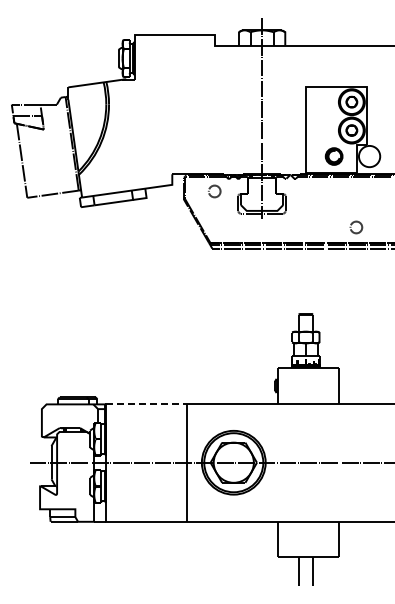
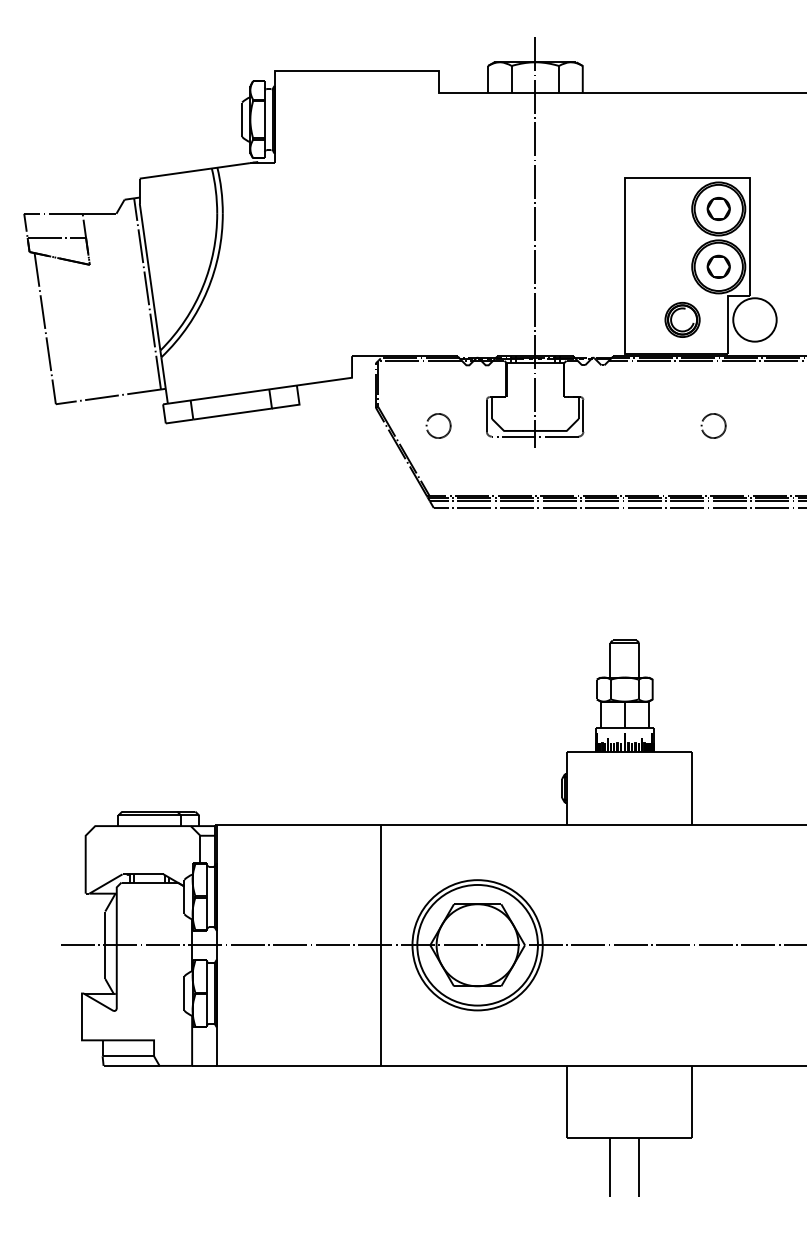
part: (214, 191) -> (438, 426), moved
part: (356, 227) -> (713, 426), moved
line: (146, 403) -> (299, 824), dashed -> solid

